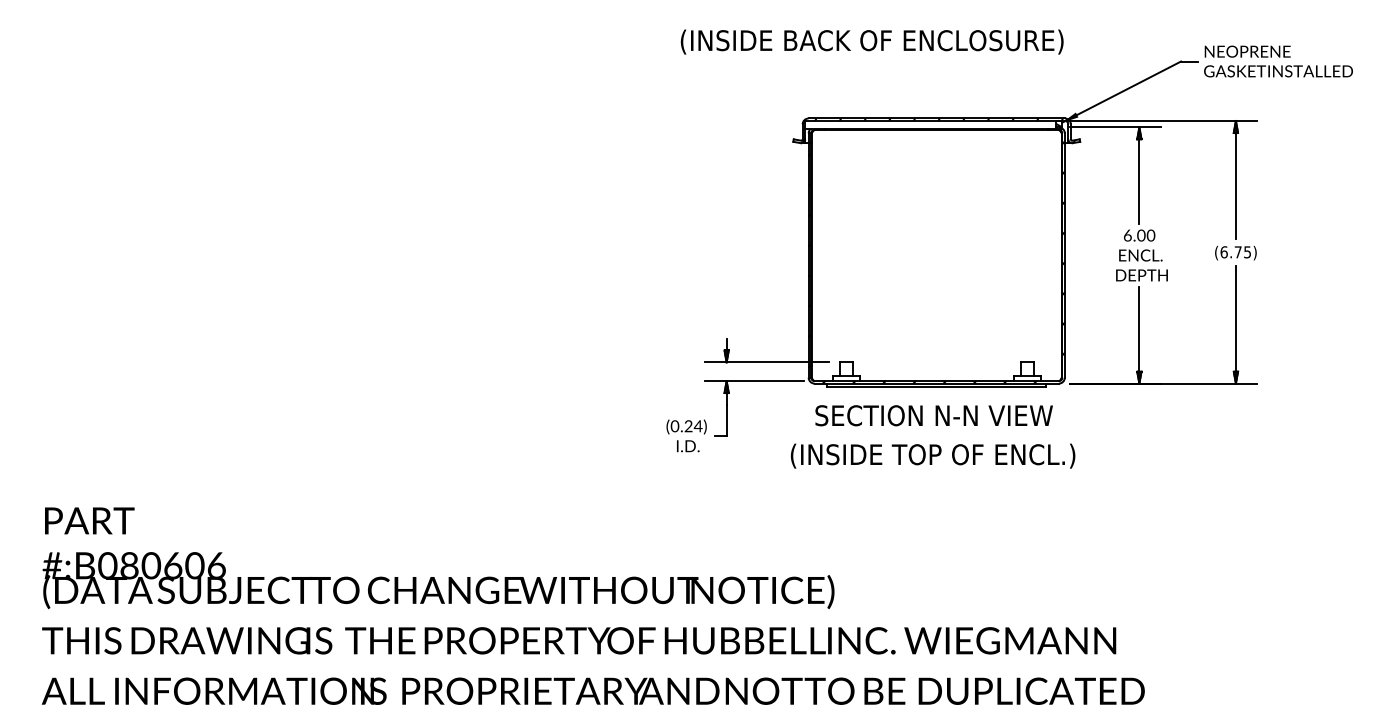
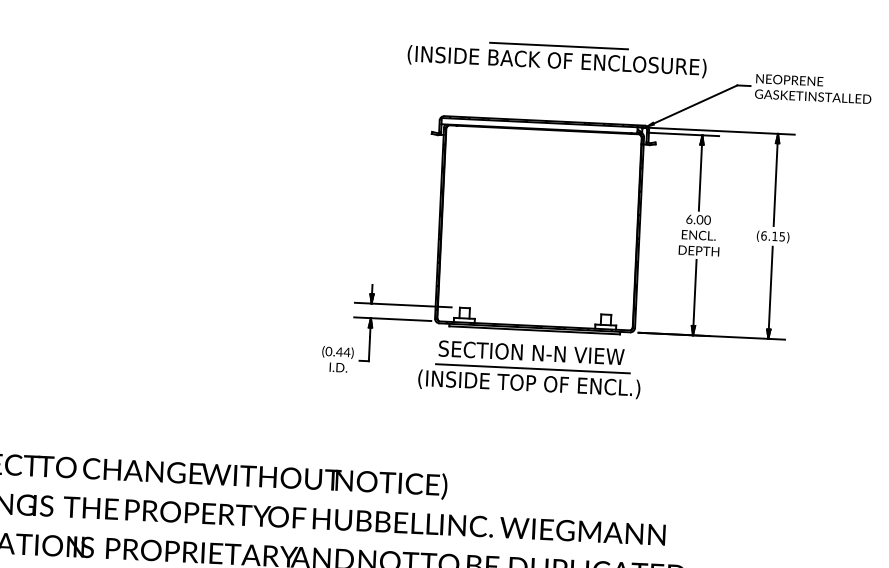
line: (950, 21) -> (558, 45), added
text: (871, 41) -> (556, 61), moved
text: (1237, 252) -> (774, 236), (6.75) -> (6.15)
text: (688, 426) -> (339, 352), (0.24) -> (0.44)
line: (936, 436) -> (532, 369), added

